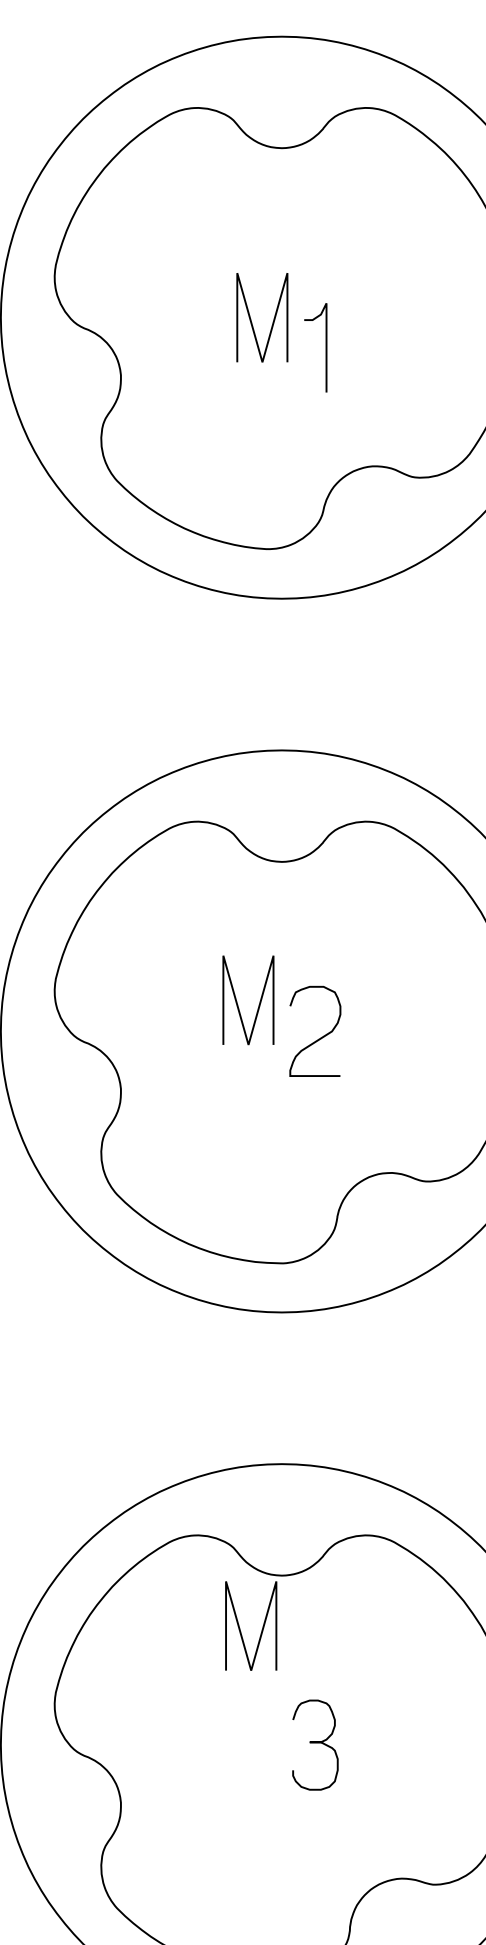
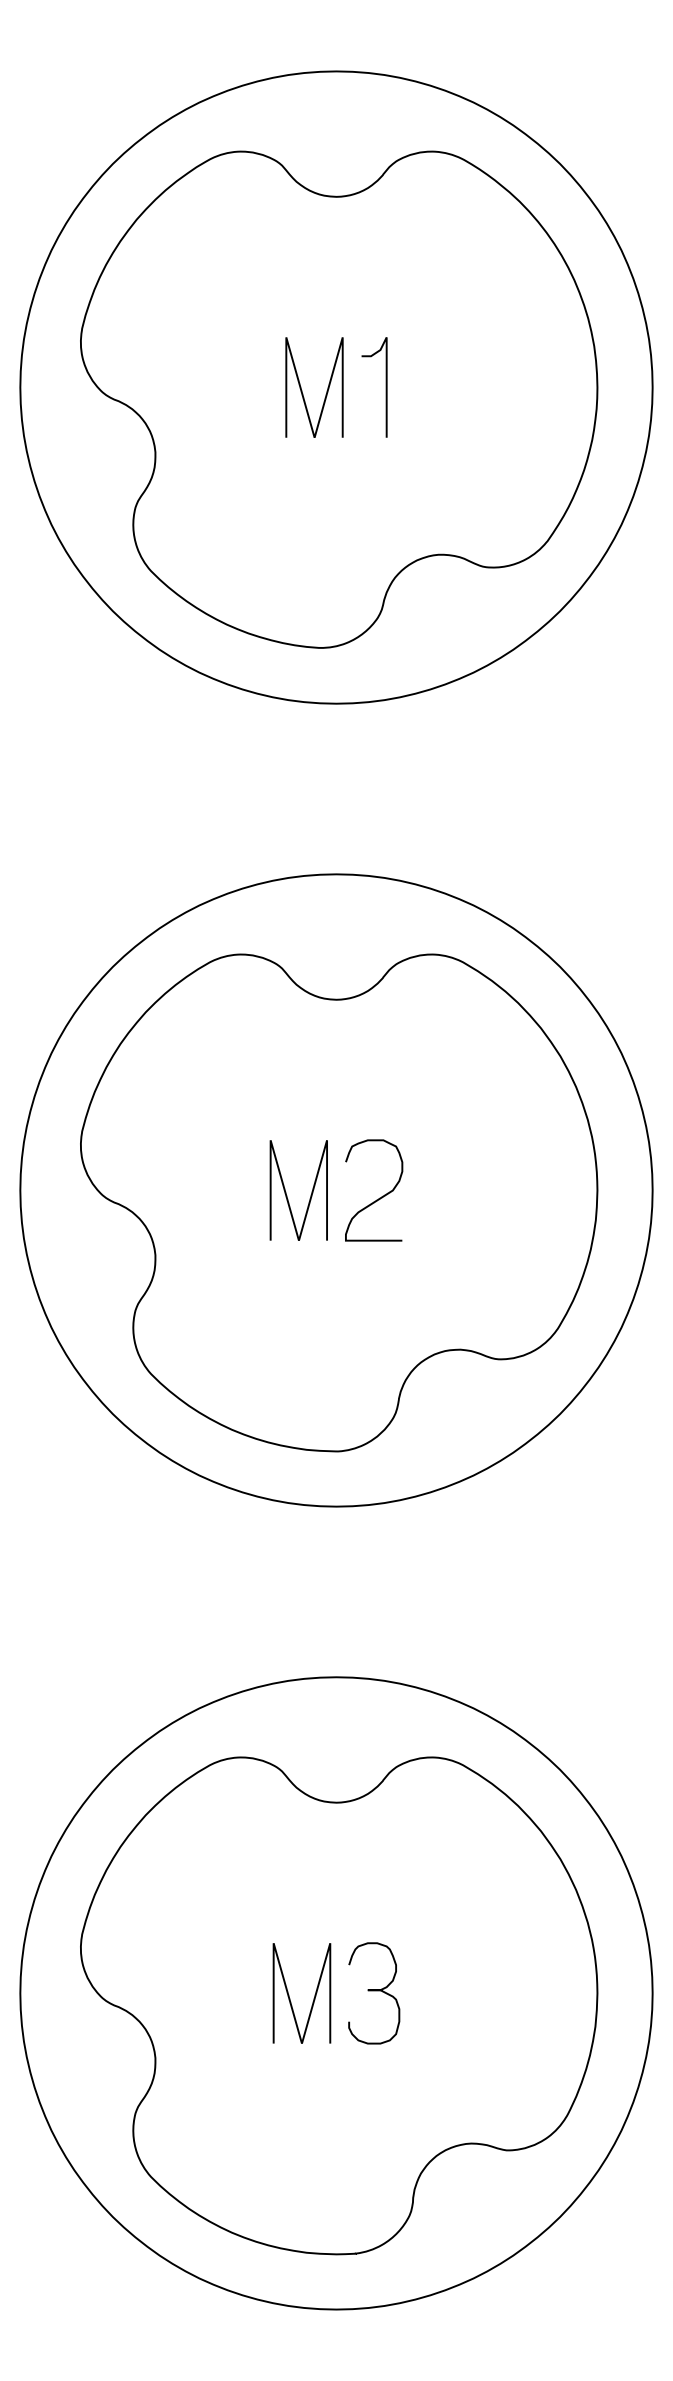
curve: (325, 347) -> (385, 387), moved
line: (238, 1004) -> (287, 1195), moved
line: (240, 1627) -> (289, 1994), moved

